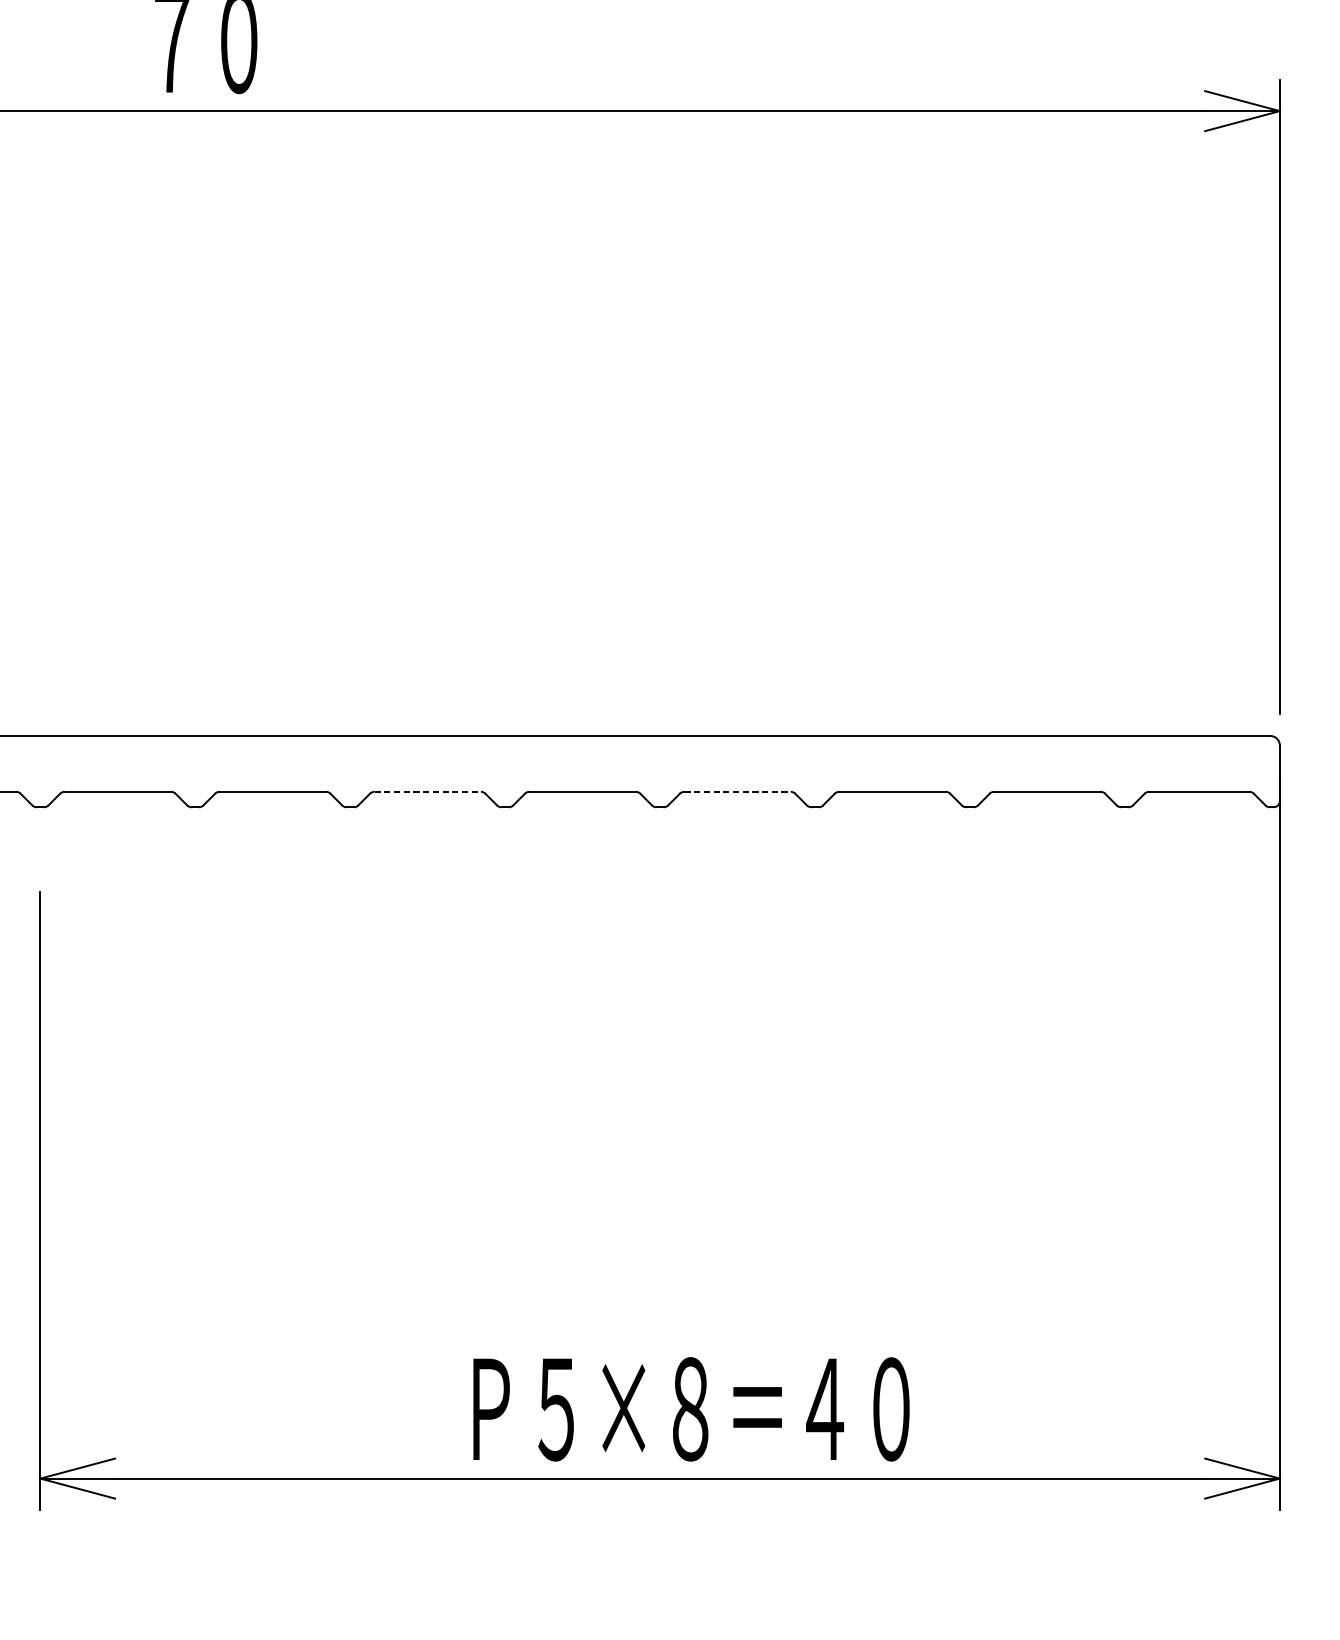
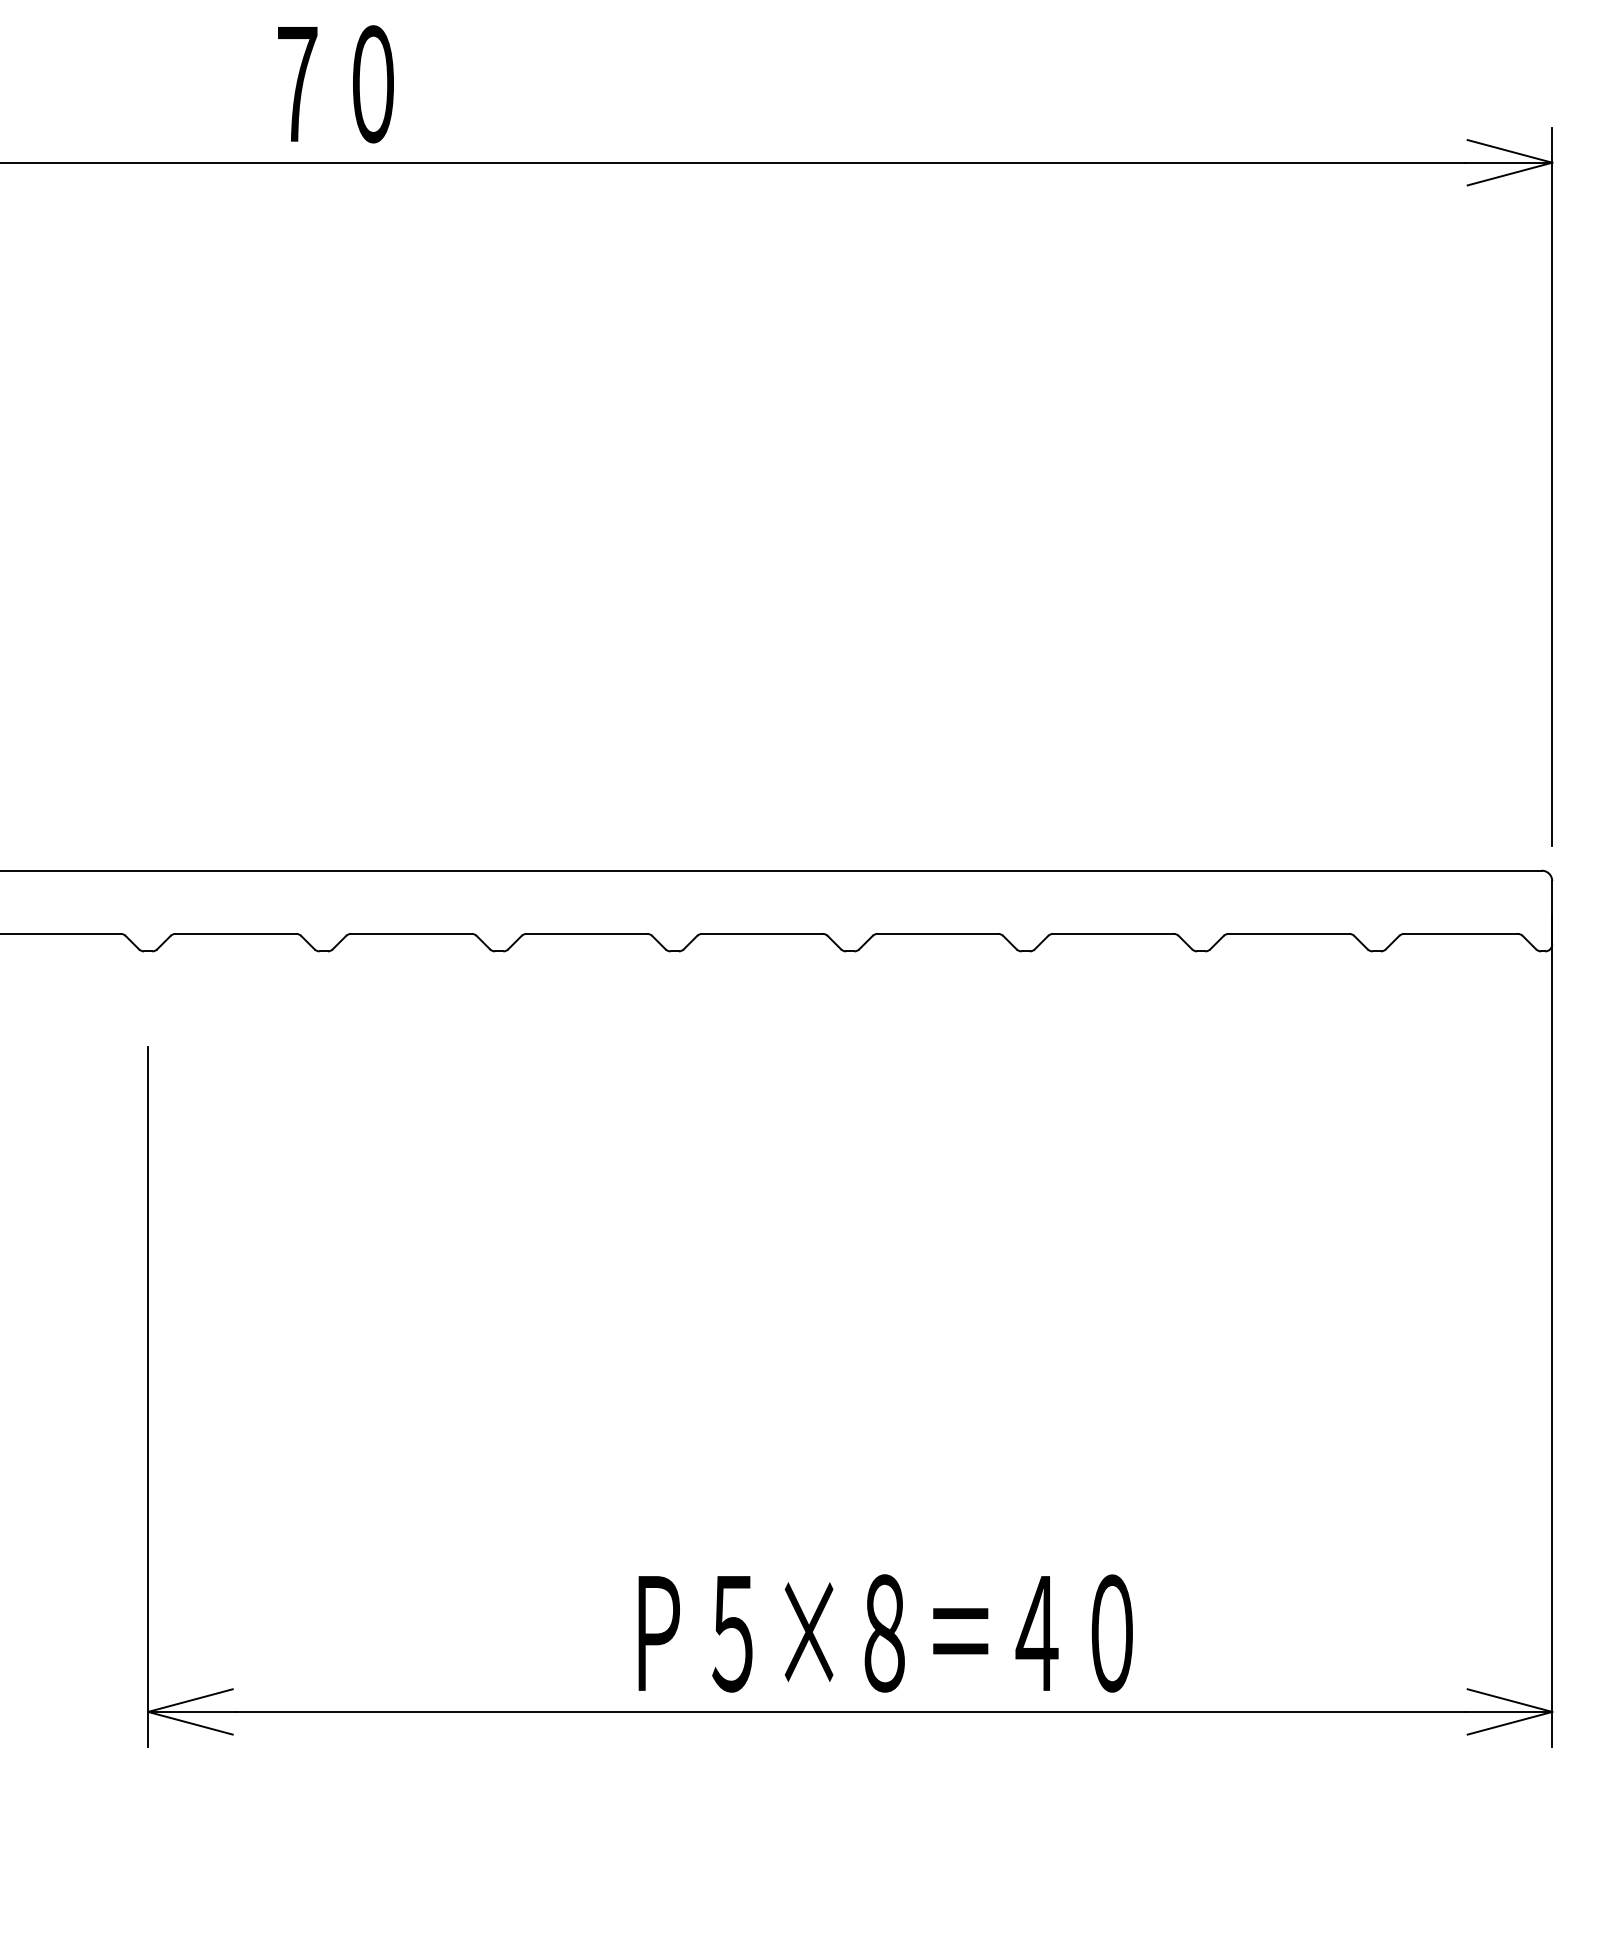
line: (428, 791) -> (587, 933), dashed -> solid
line: (738, 791) -> (938, 933), dashed -> solid

